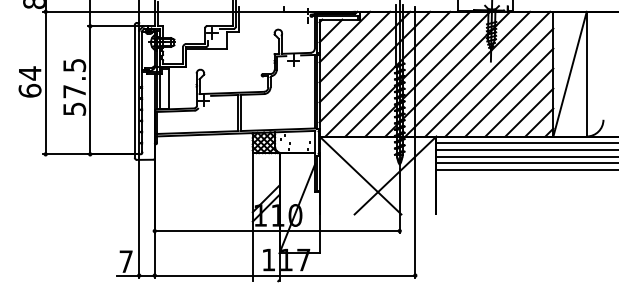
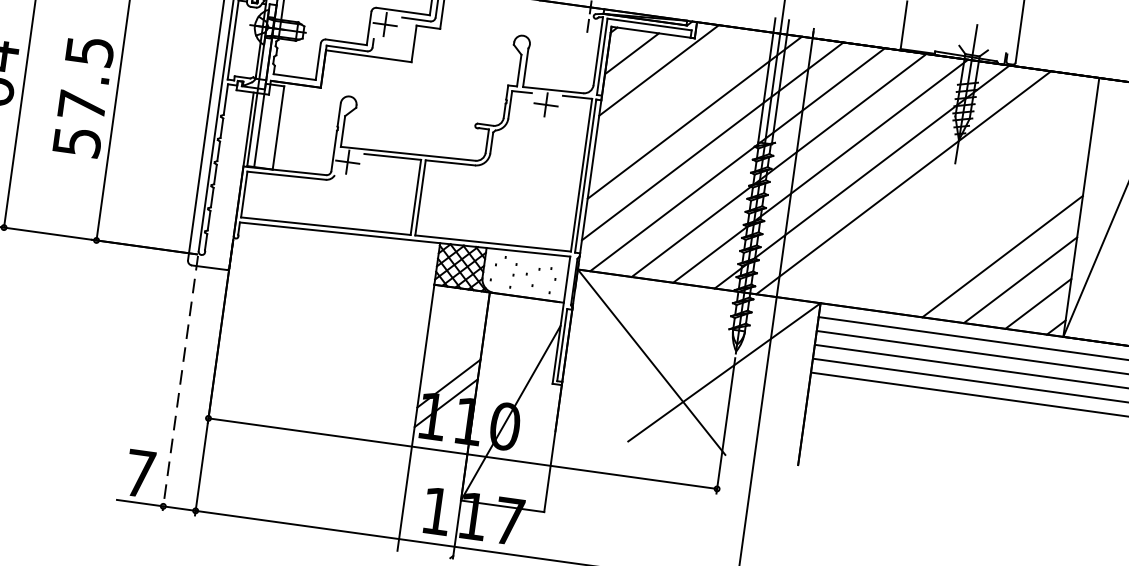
line: (354, 46) -> (676, 92), removed
line: (487, 73) -> (944, 187), removed
line: (499, 82) -> (967, 209), removed
line: (509, 92) -> (984, 232), removed
line: (139, 216) -> (180, 383), solid -> dashed

